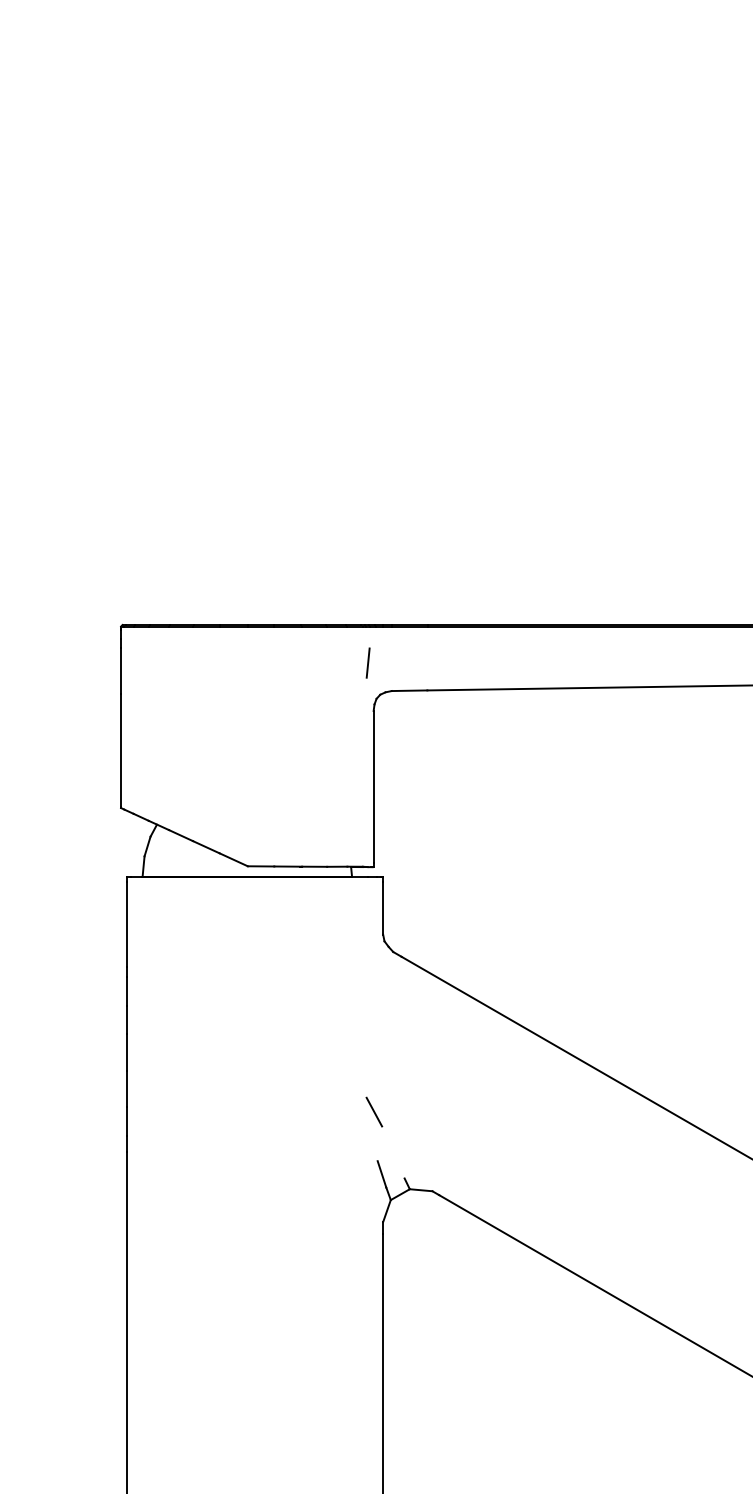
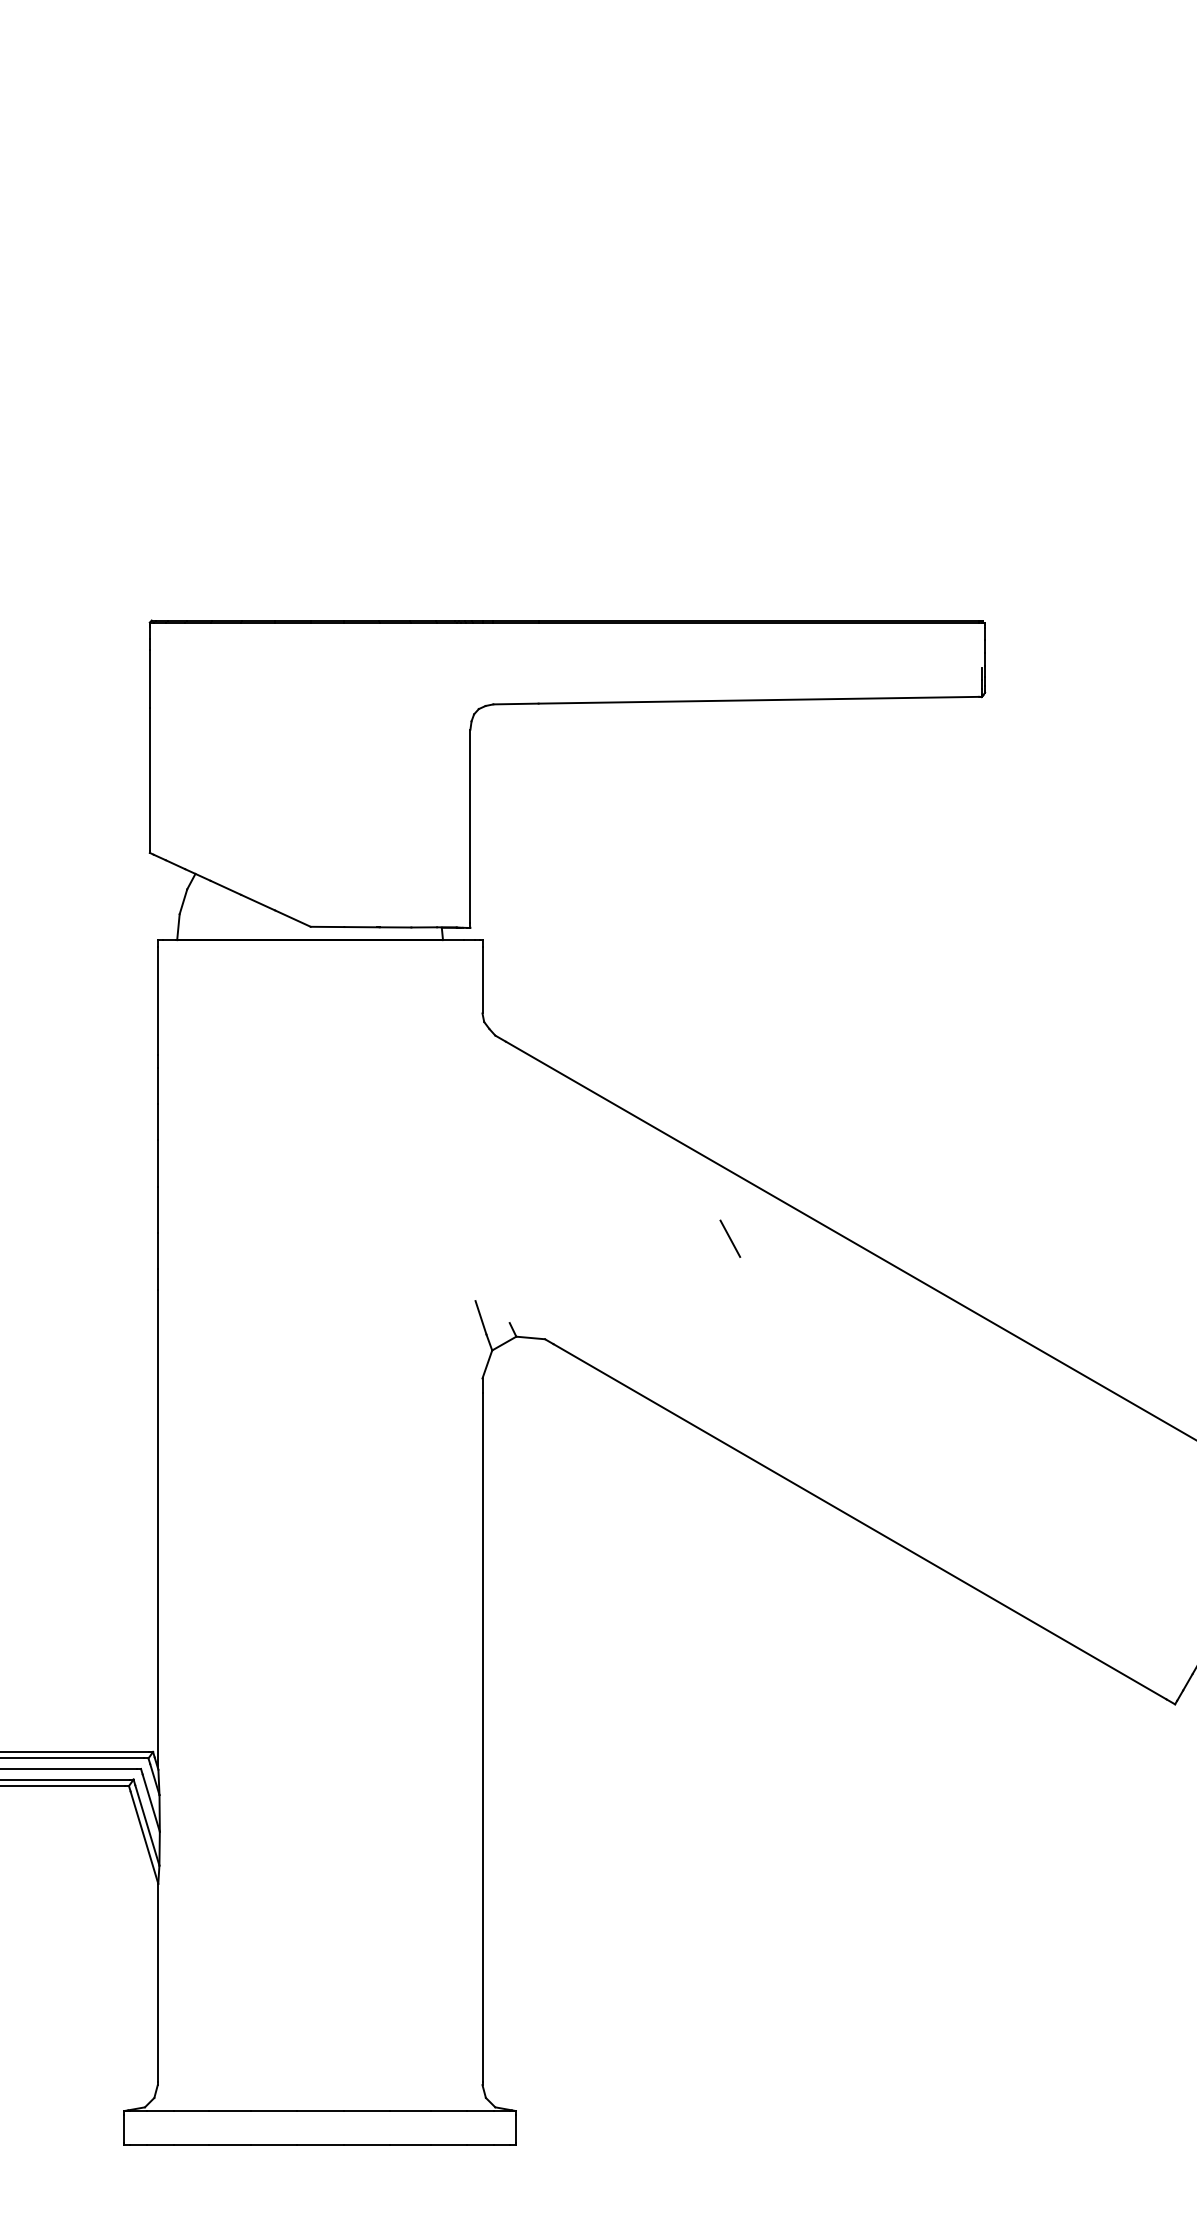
line: (368, 662) -> (463, 668), removed
line: (374, 1111) -> (730, 1238), moved

